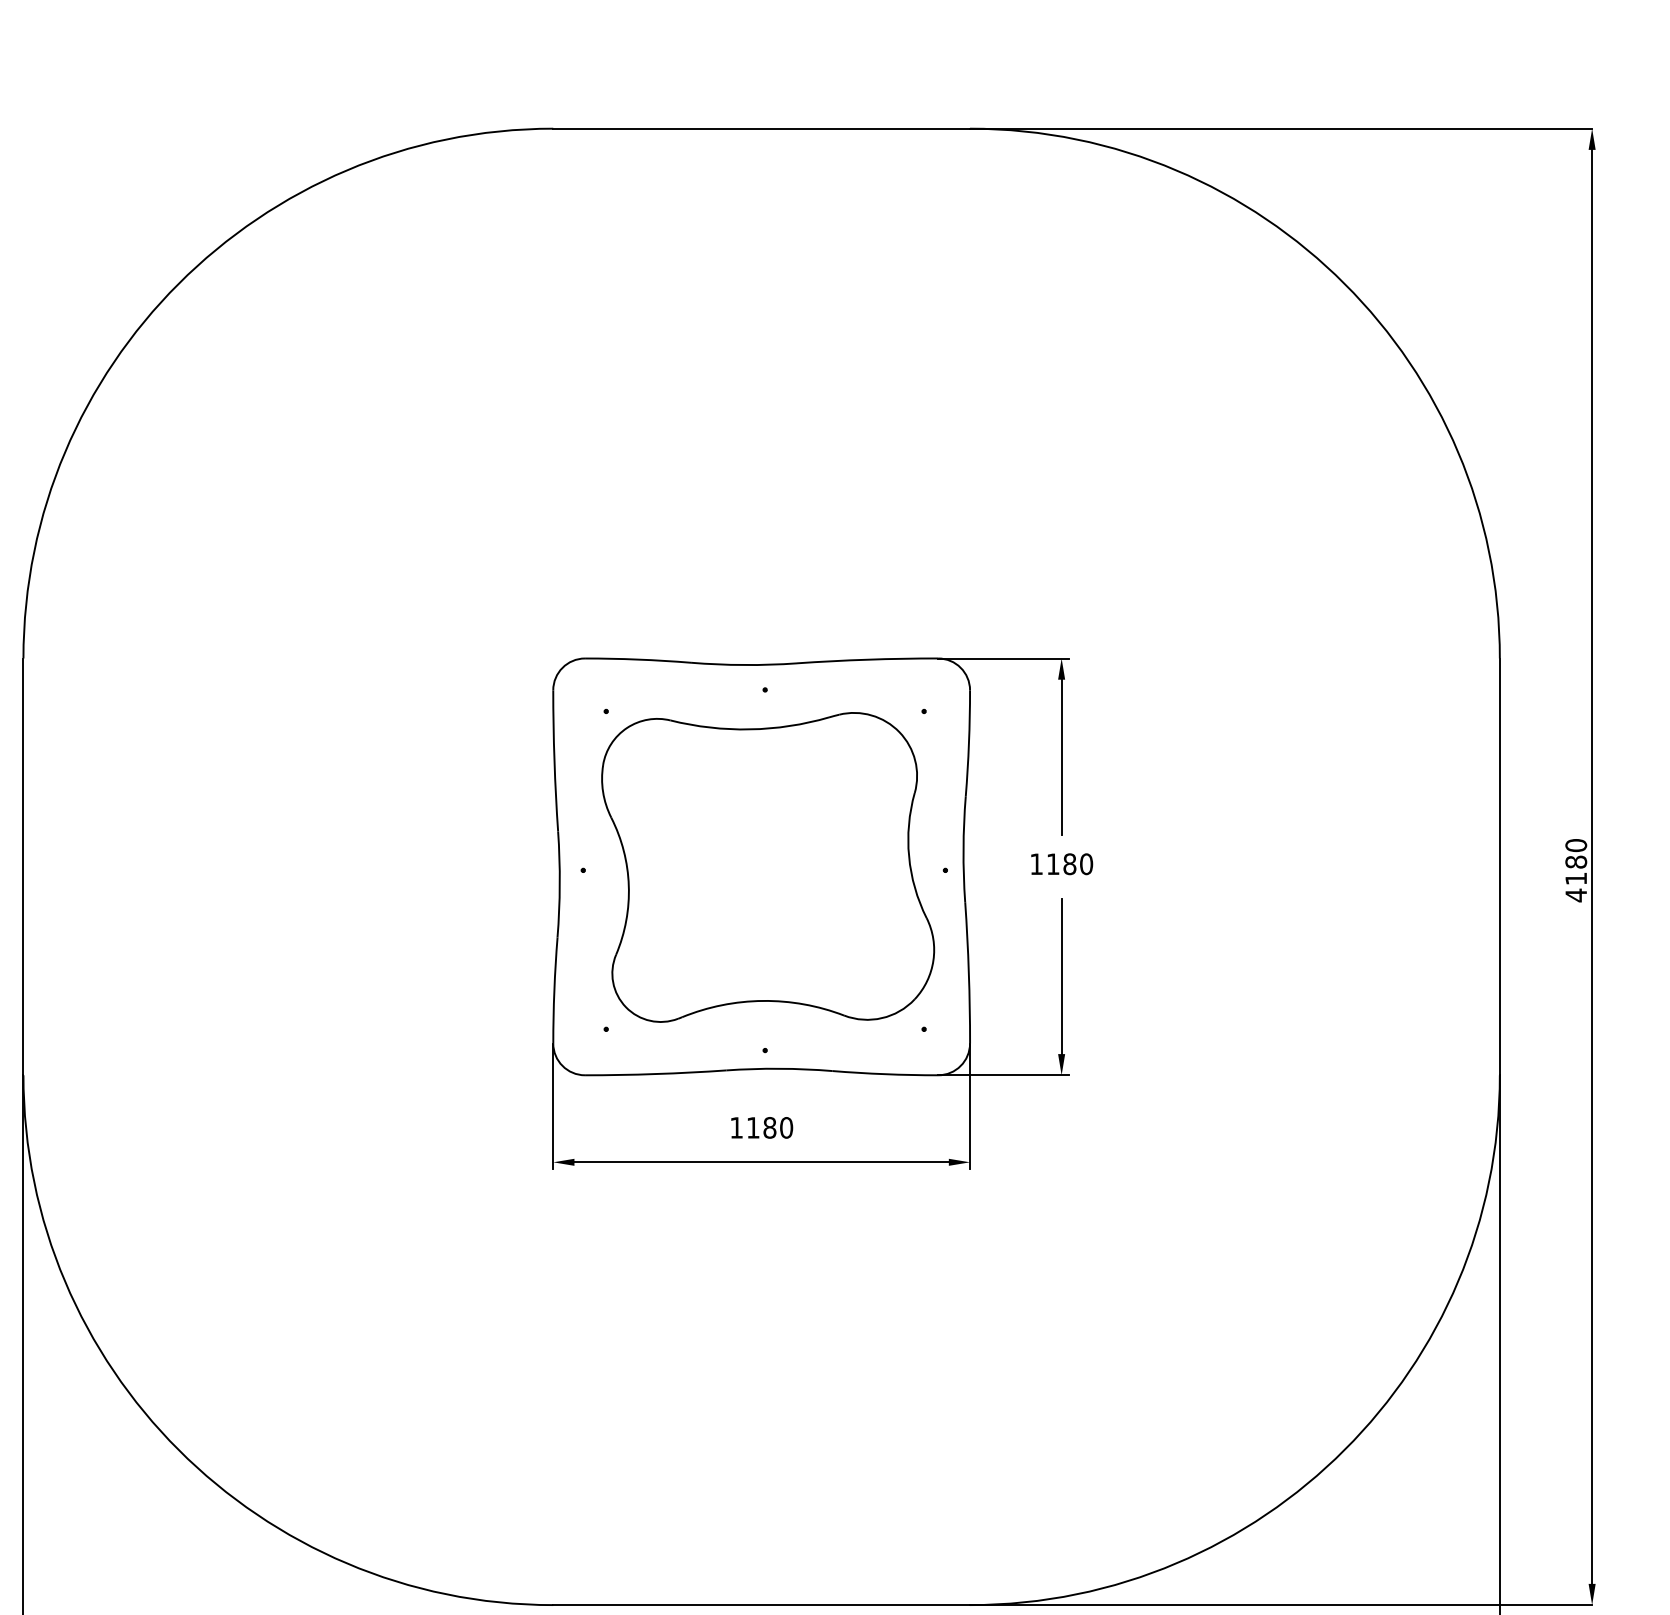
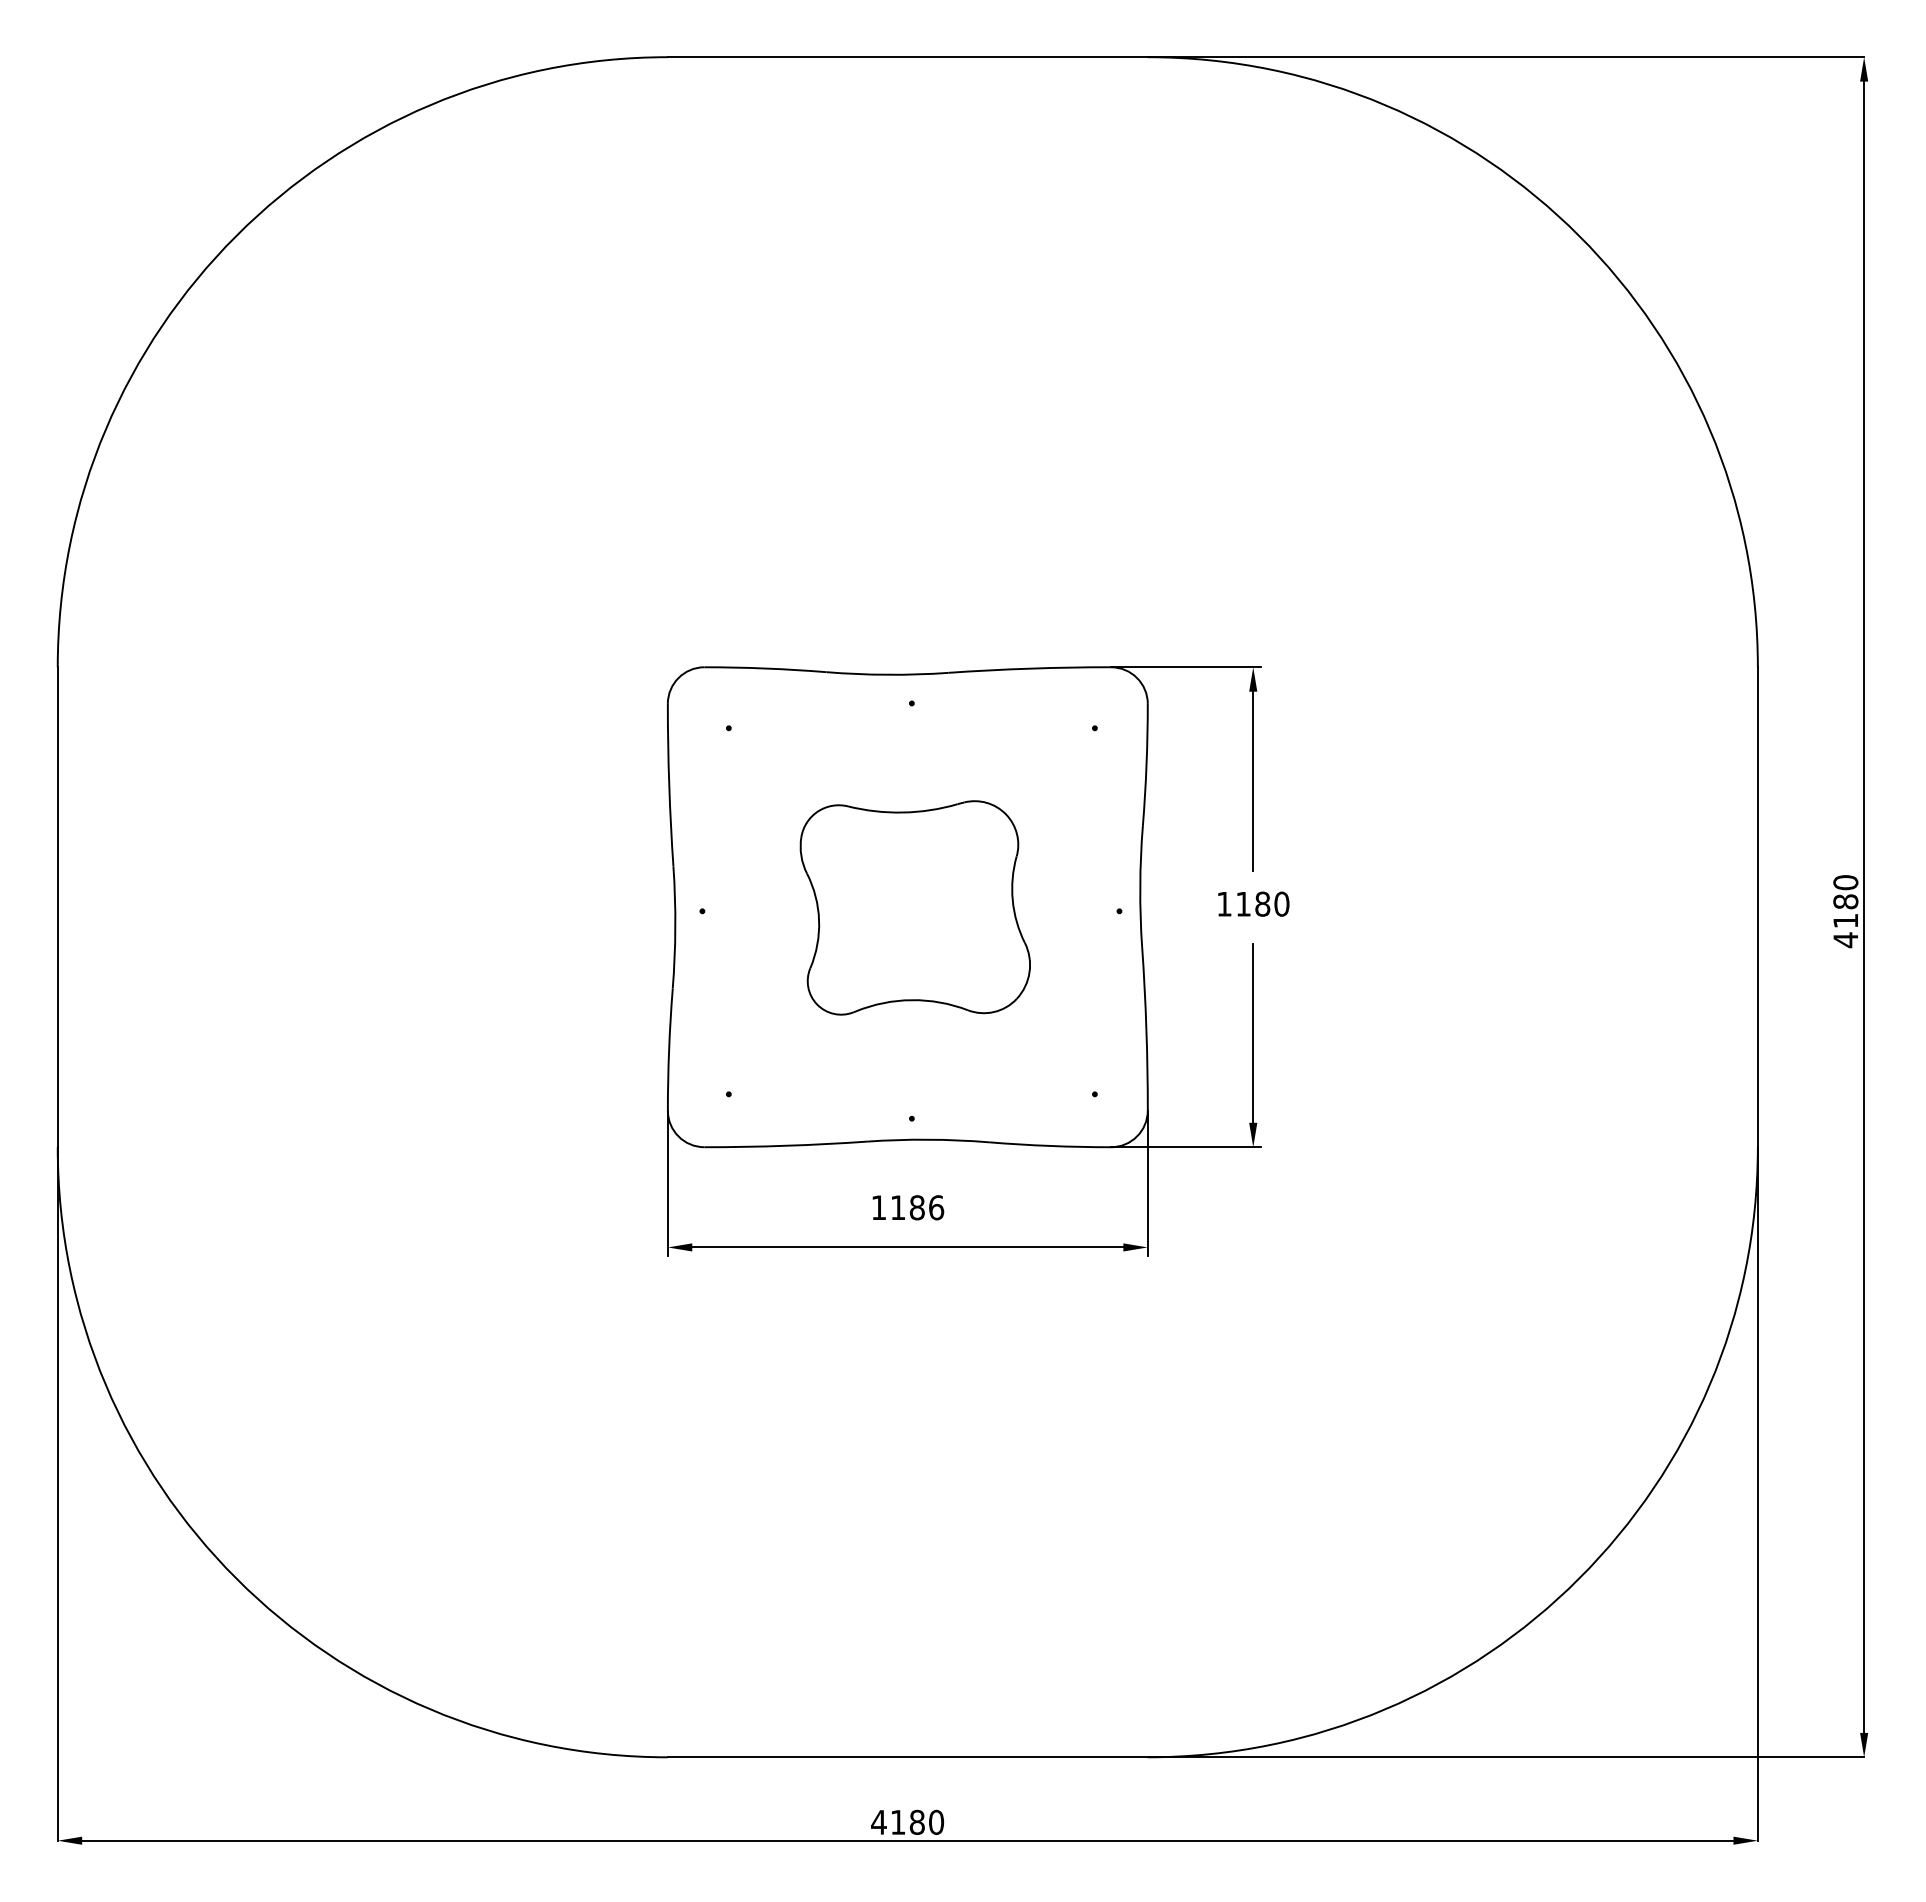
part: (768, 867) -> (915, 907), size x0.6
text: (786, 1127) -> (936, 1207), 1180 -> 1186

